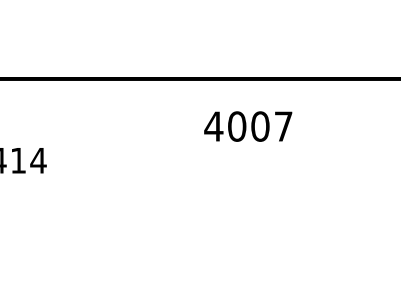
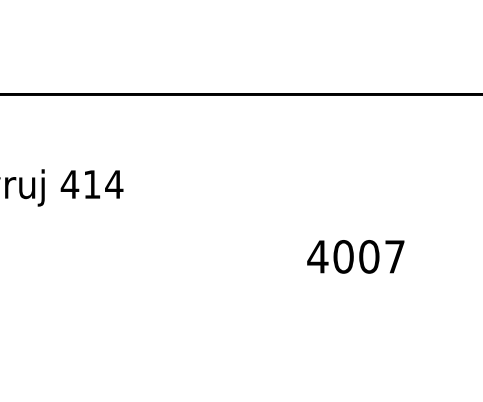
text: (247, 126) -> (355, 256), moved

